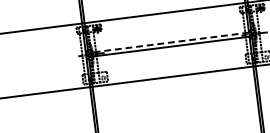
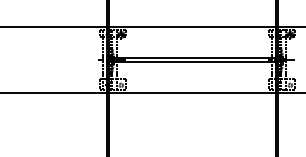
line: (167, 42) -> (191, 57), dashed -> solid

